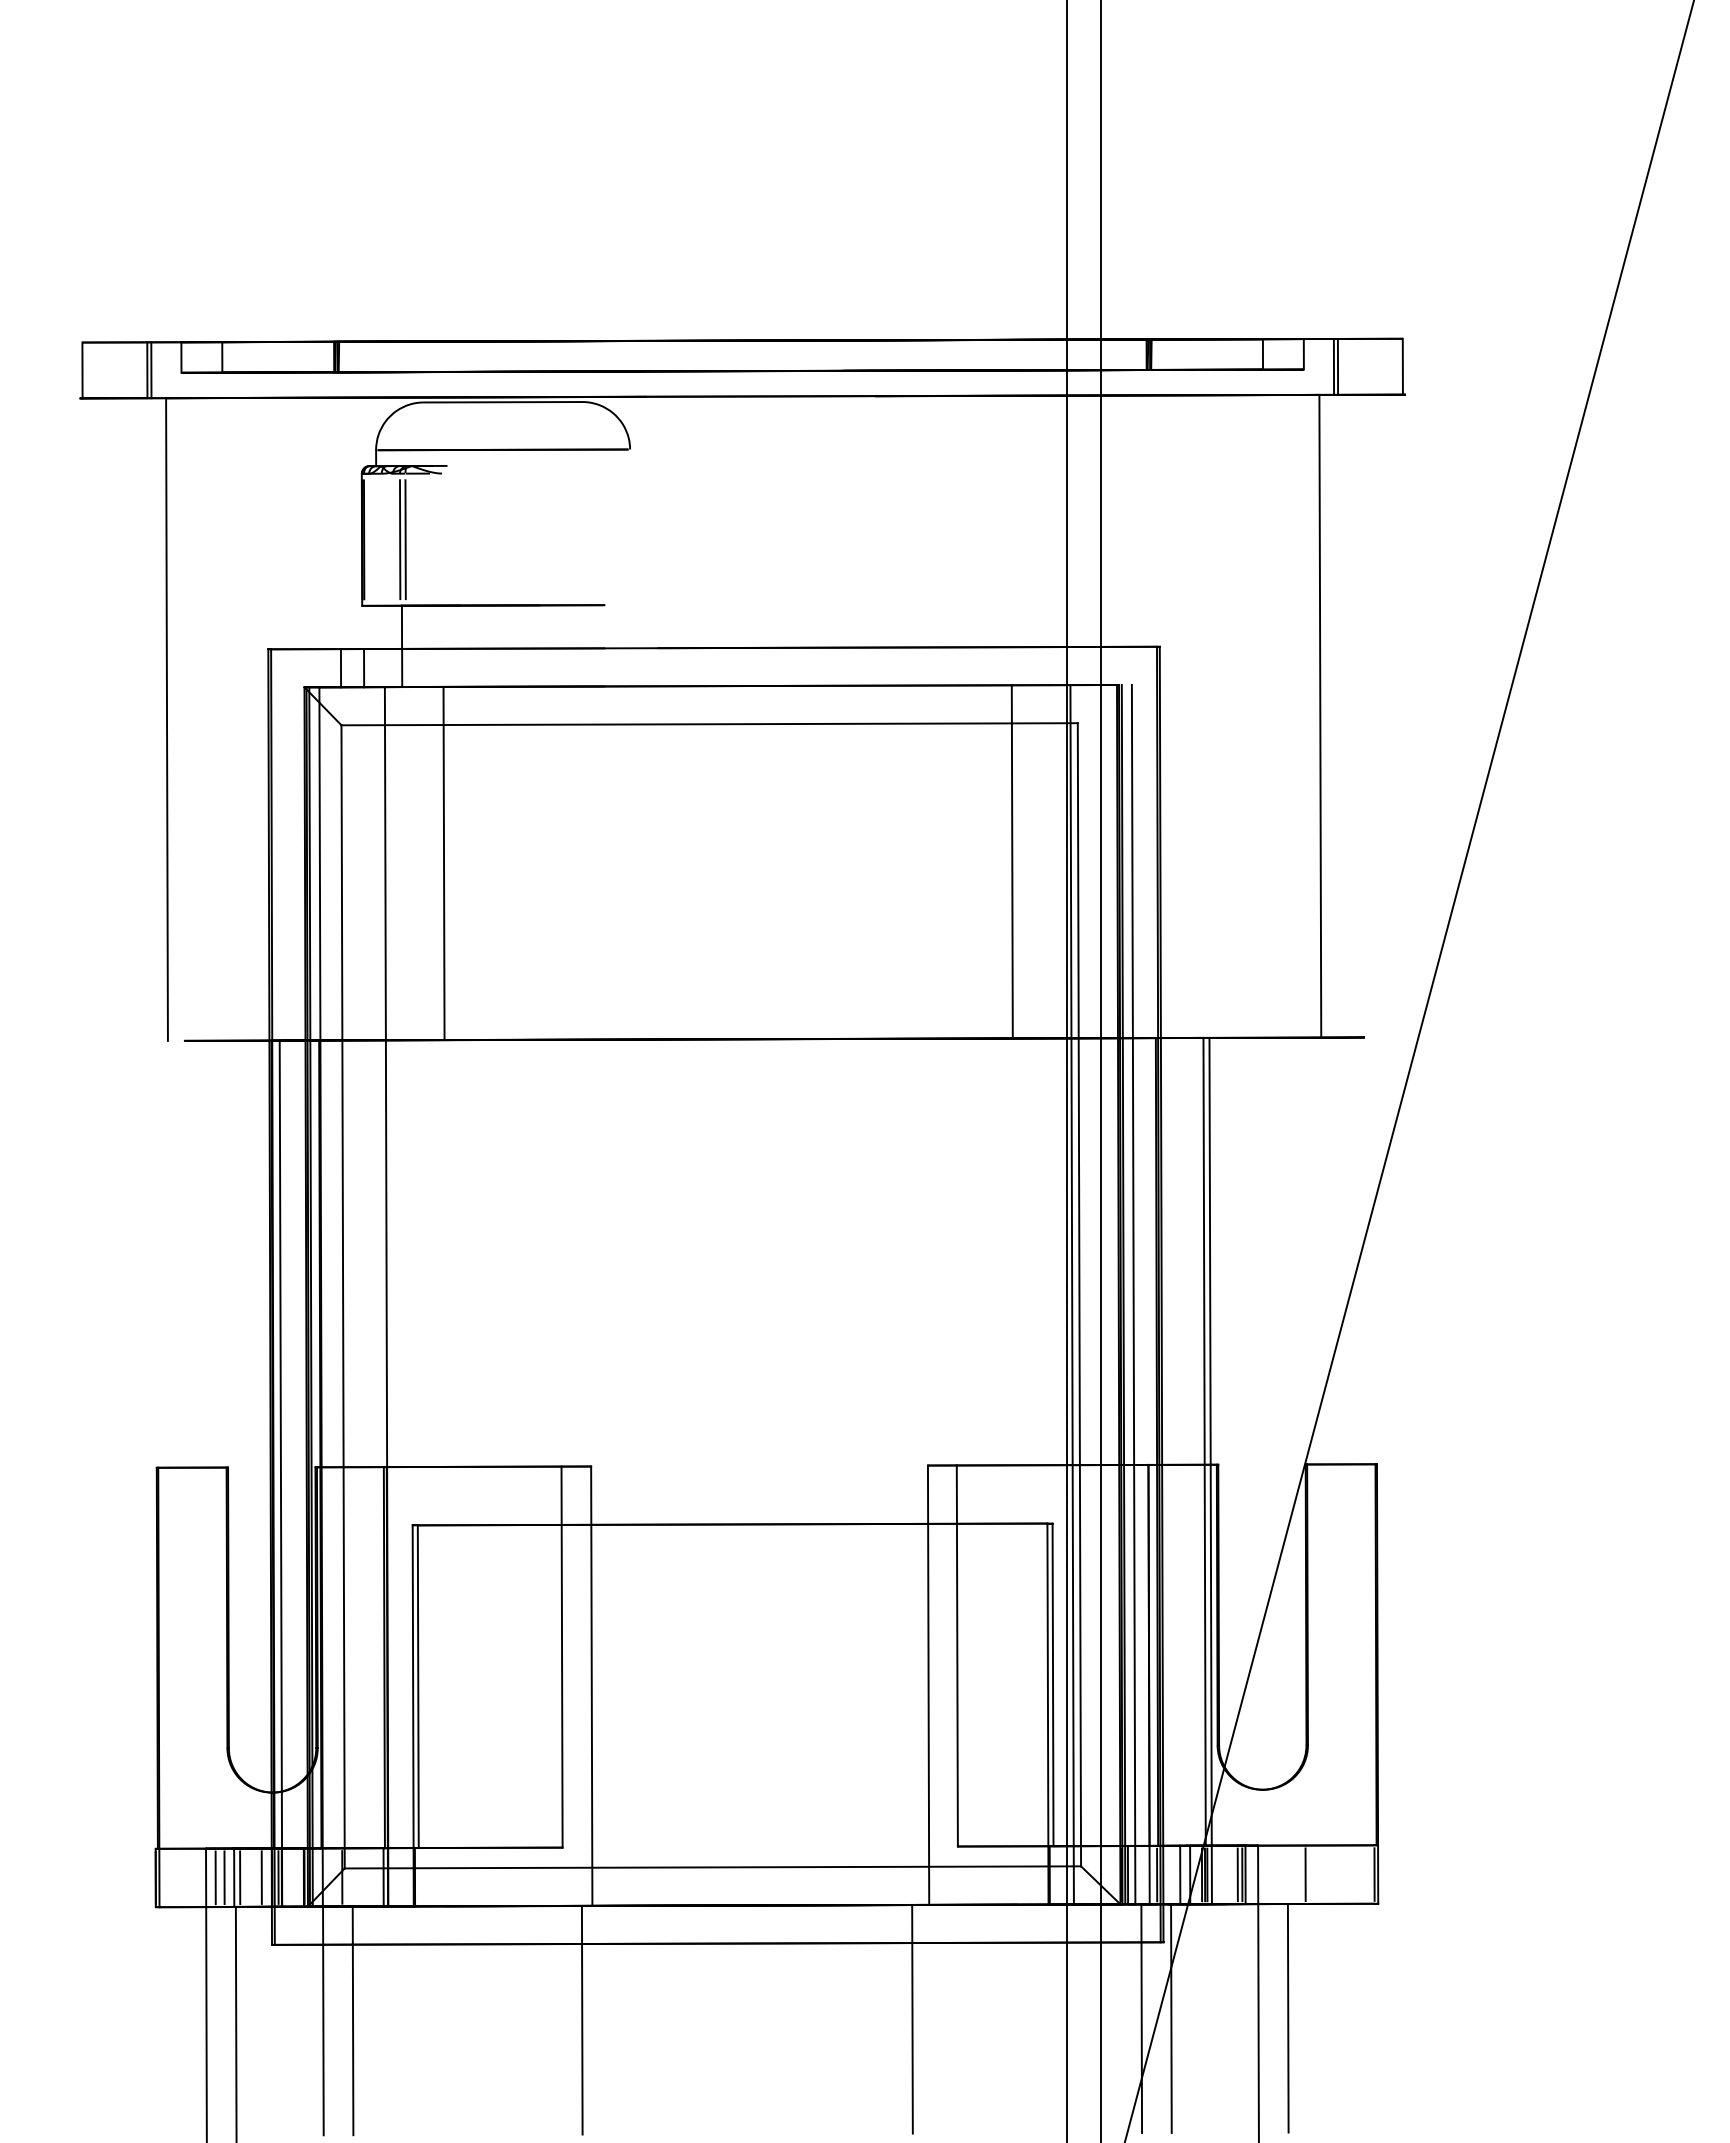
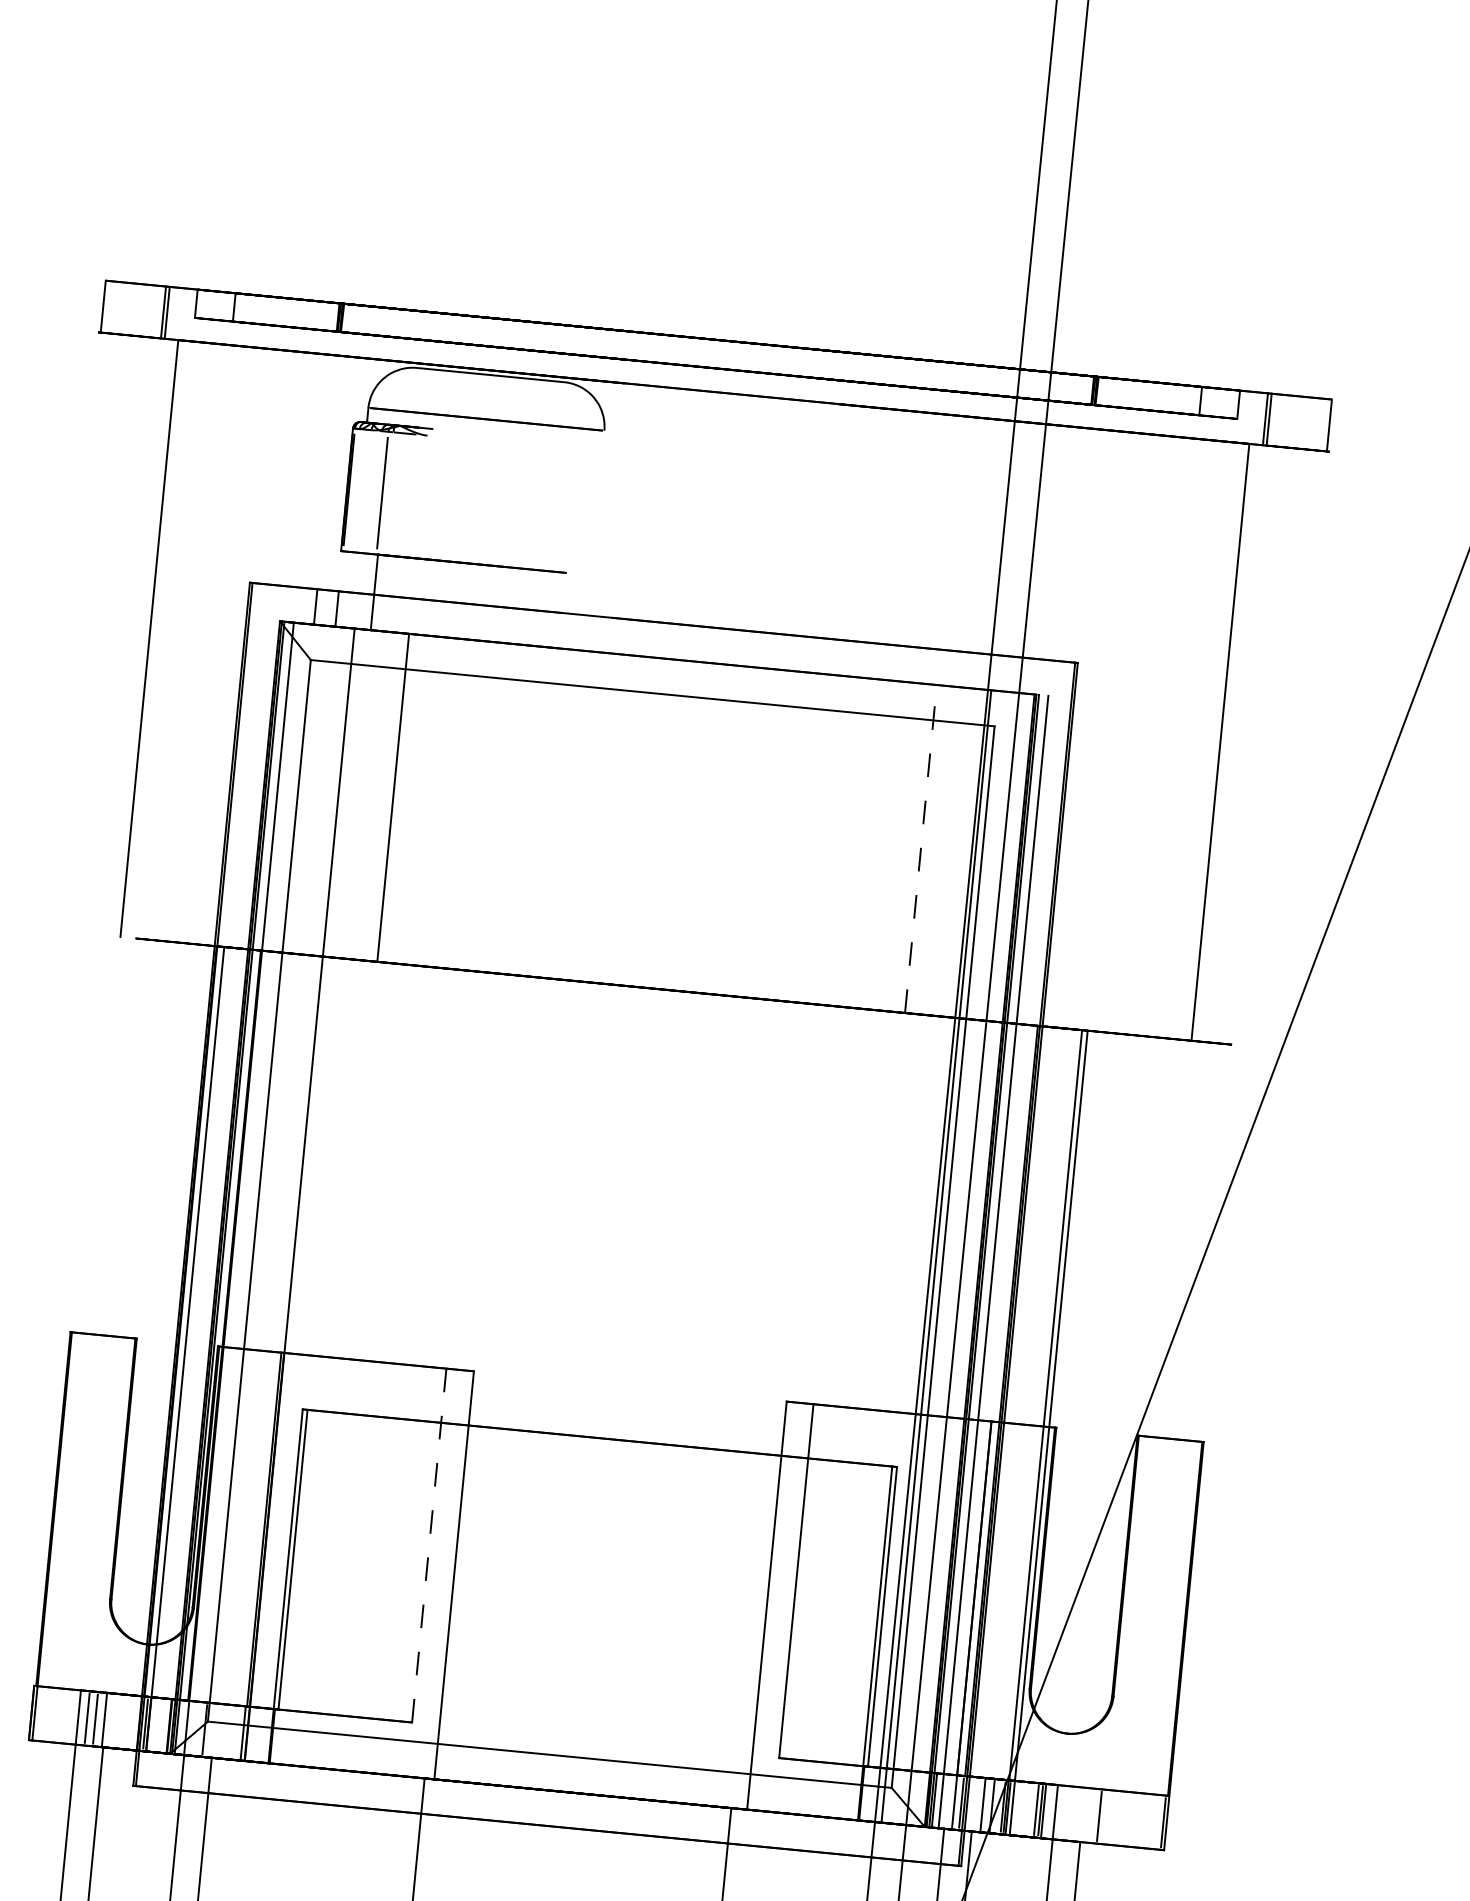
line: (405, 539) -> (387, 493), removed
line: (1012, 861) -> (921, 848), solid -> dashed
line: (562, 1657) -> (429, 1545), solid -> dashed
line: (240, 1877) -> (110, 1720), removed
line: (261, 1877) -> (129, 1722), removed

